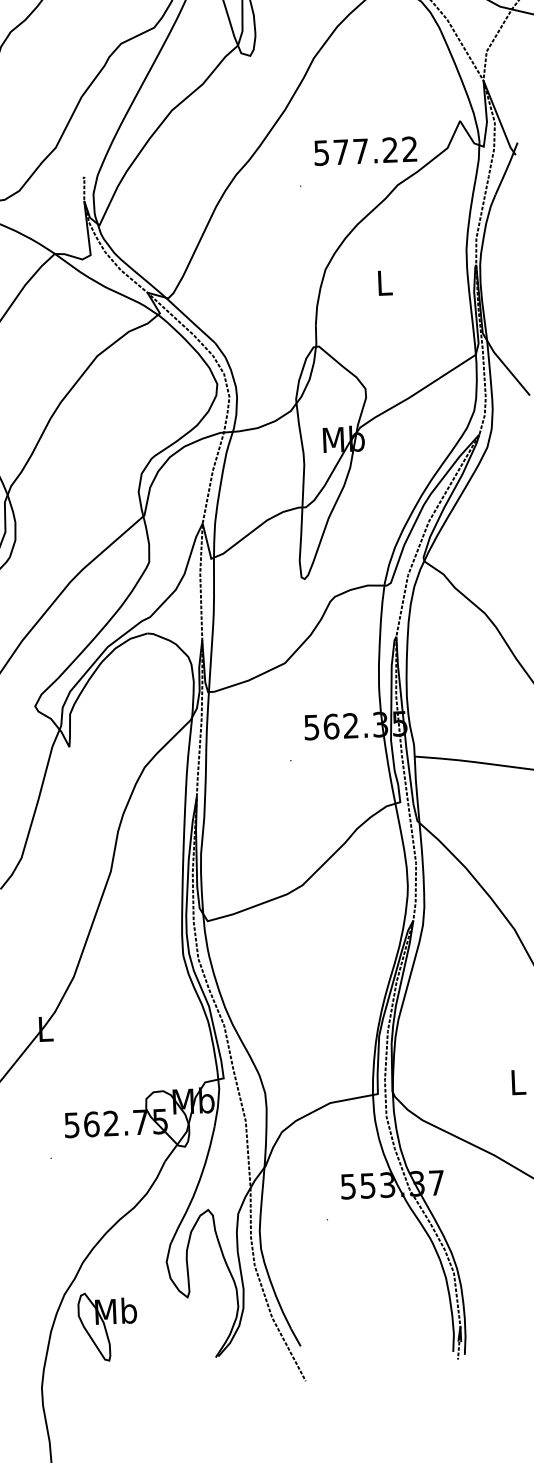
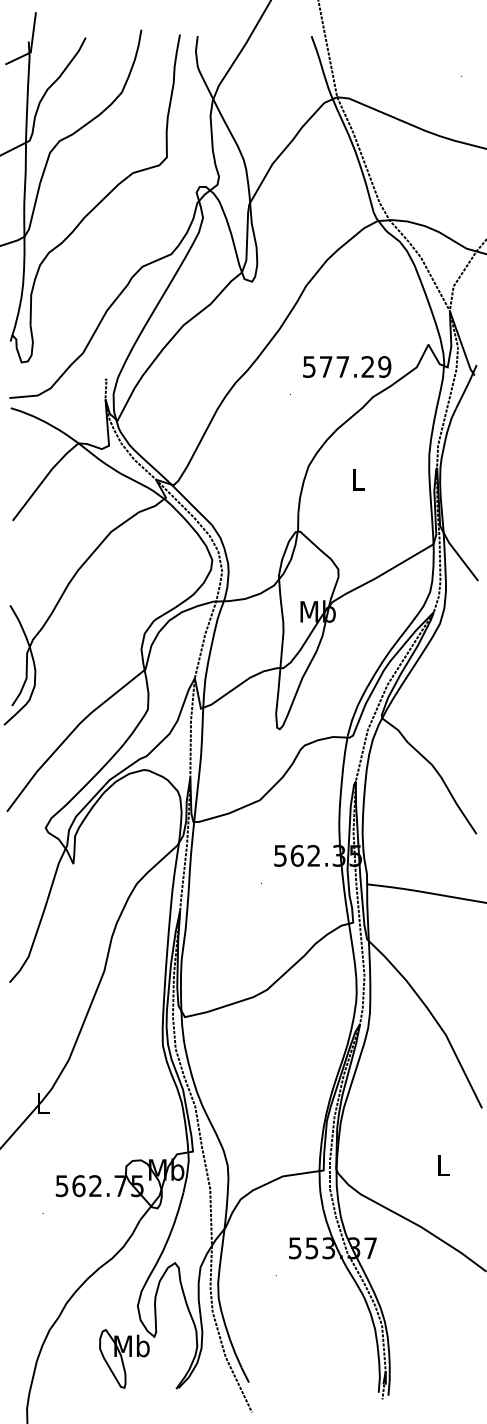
text: (409, 148) -> (384, 366), 577.22 -> 577.29
part: (107, 1326) -> (124, 1358), moved

